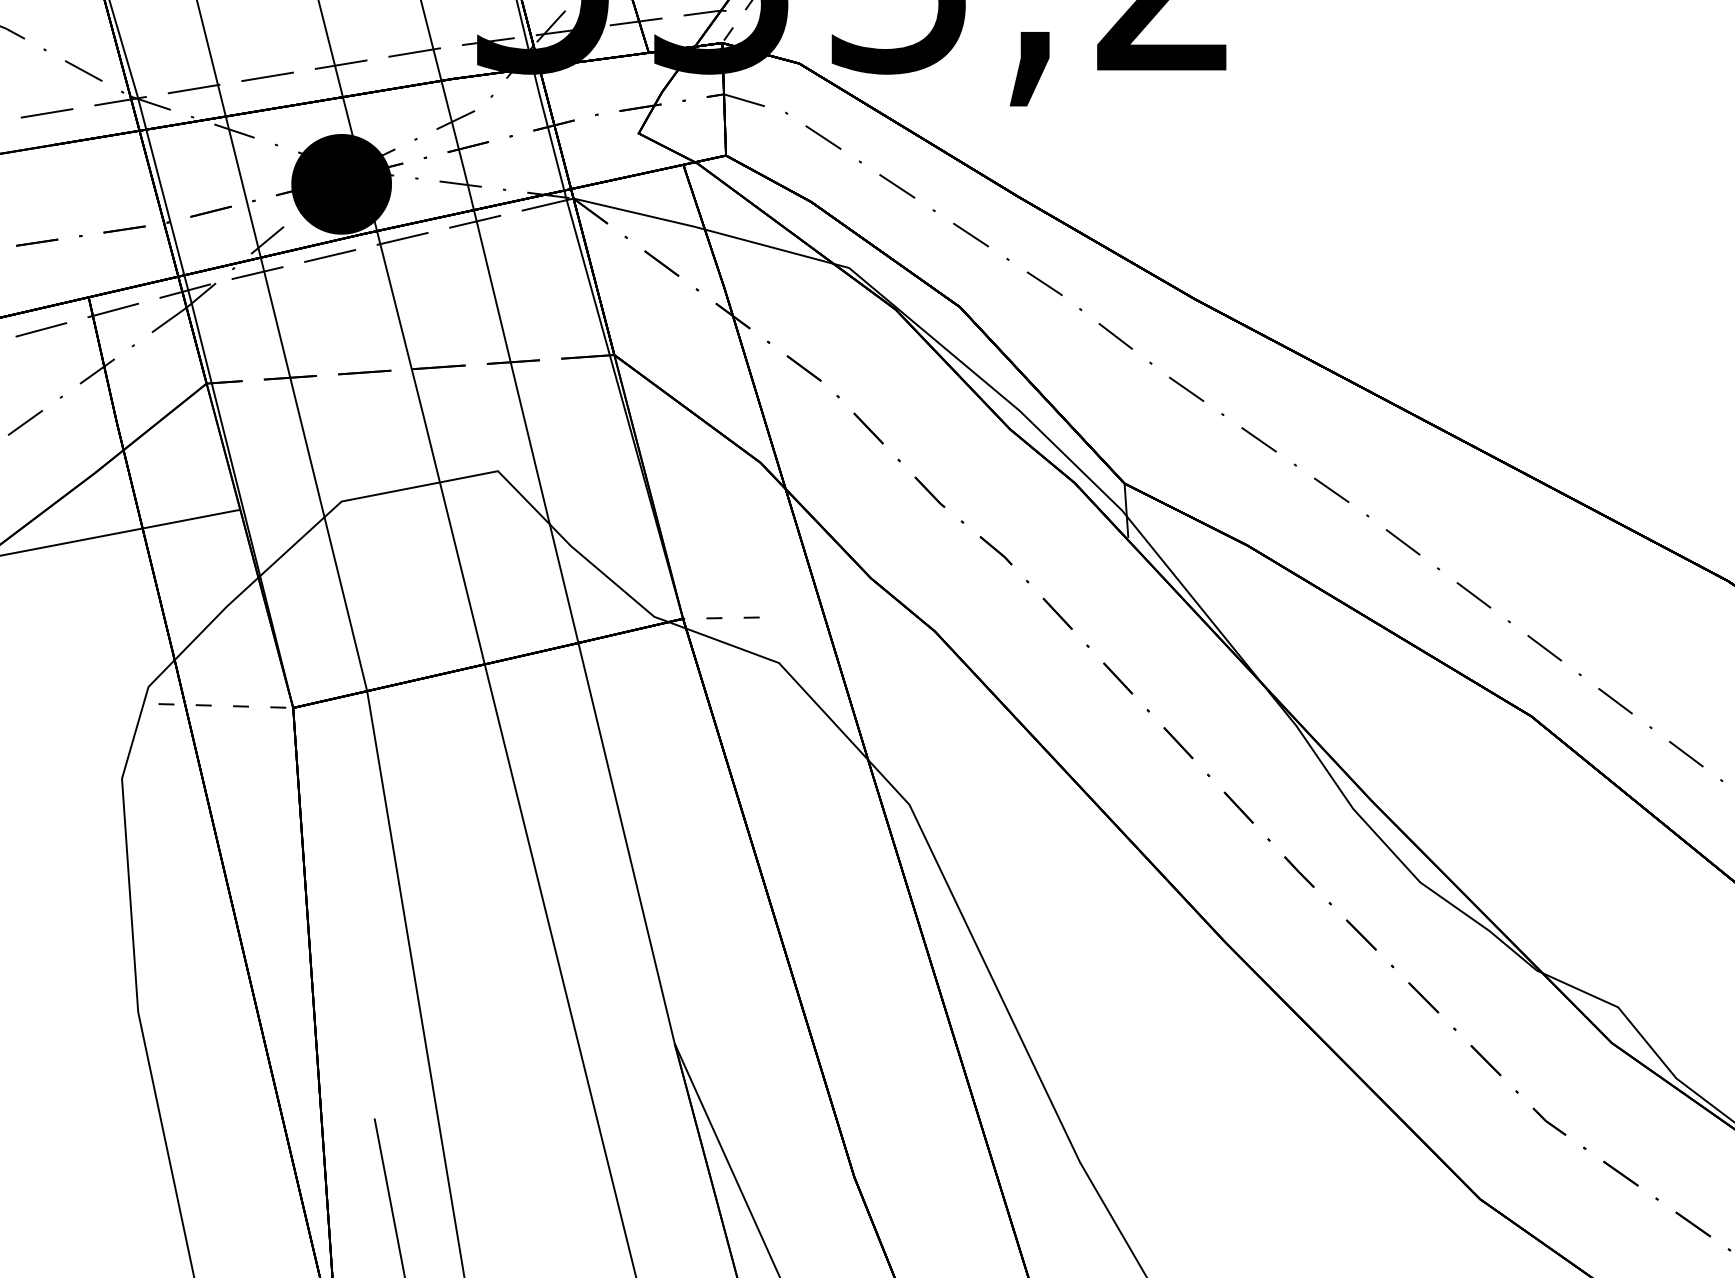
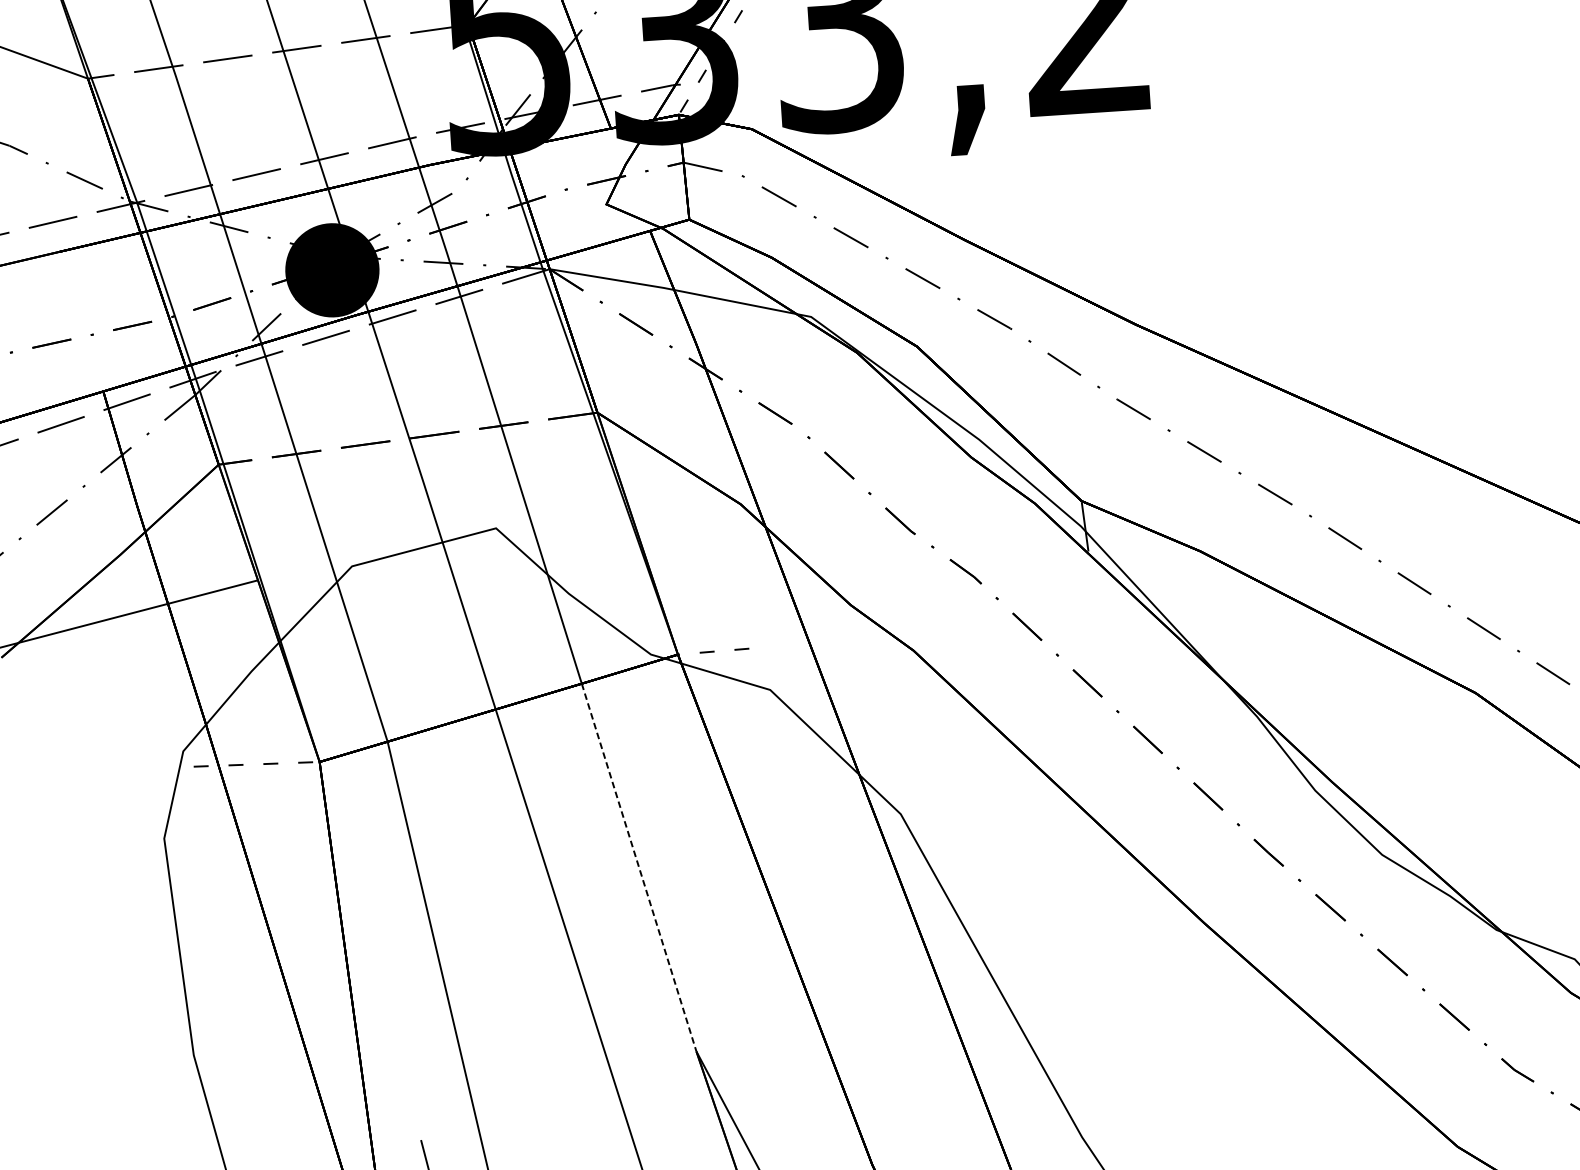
line: (626, 843) -> (639, 867), solid -> dashed

